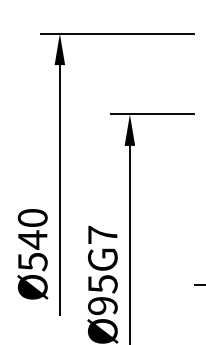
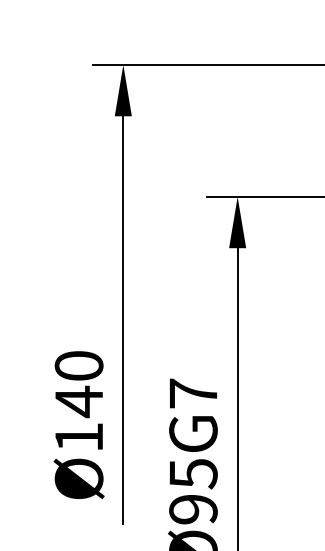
text: (32, 262) -> (78, 438), Ø540 -> Ø140

